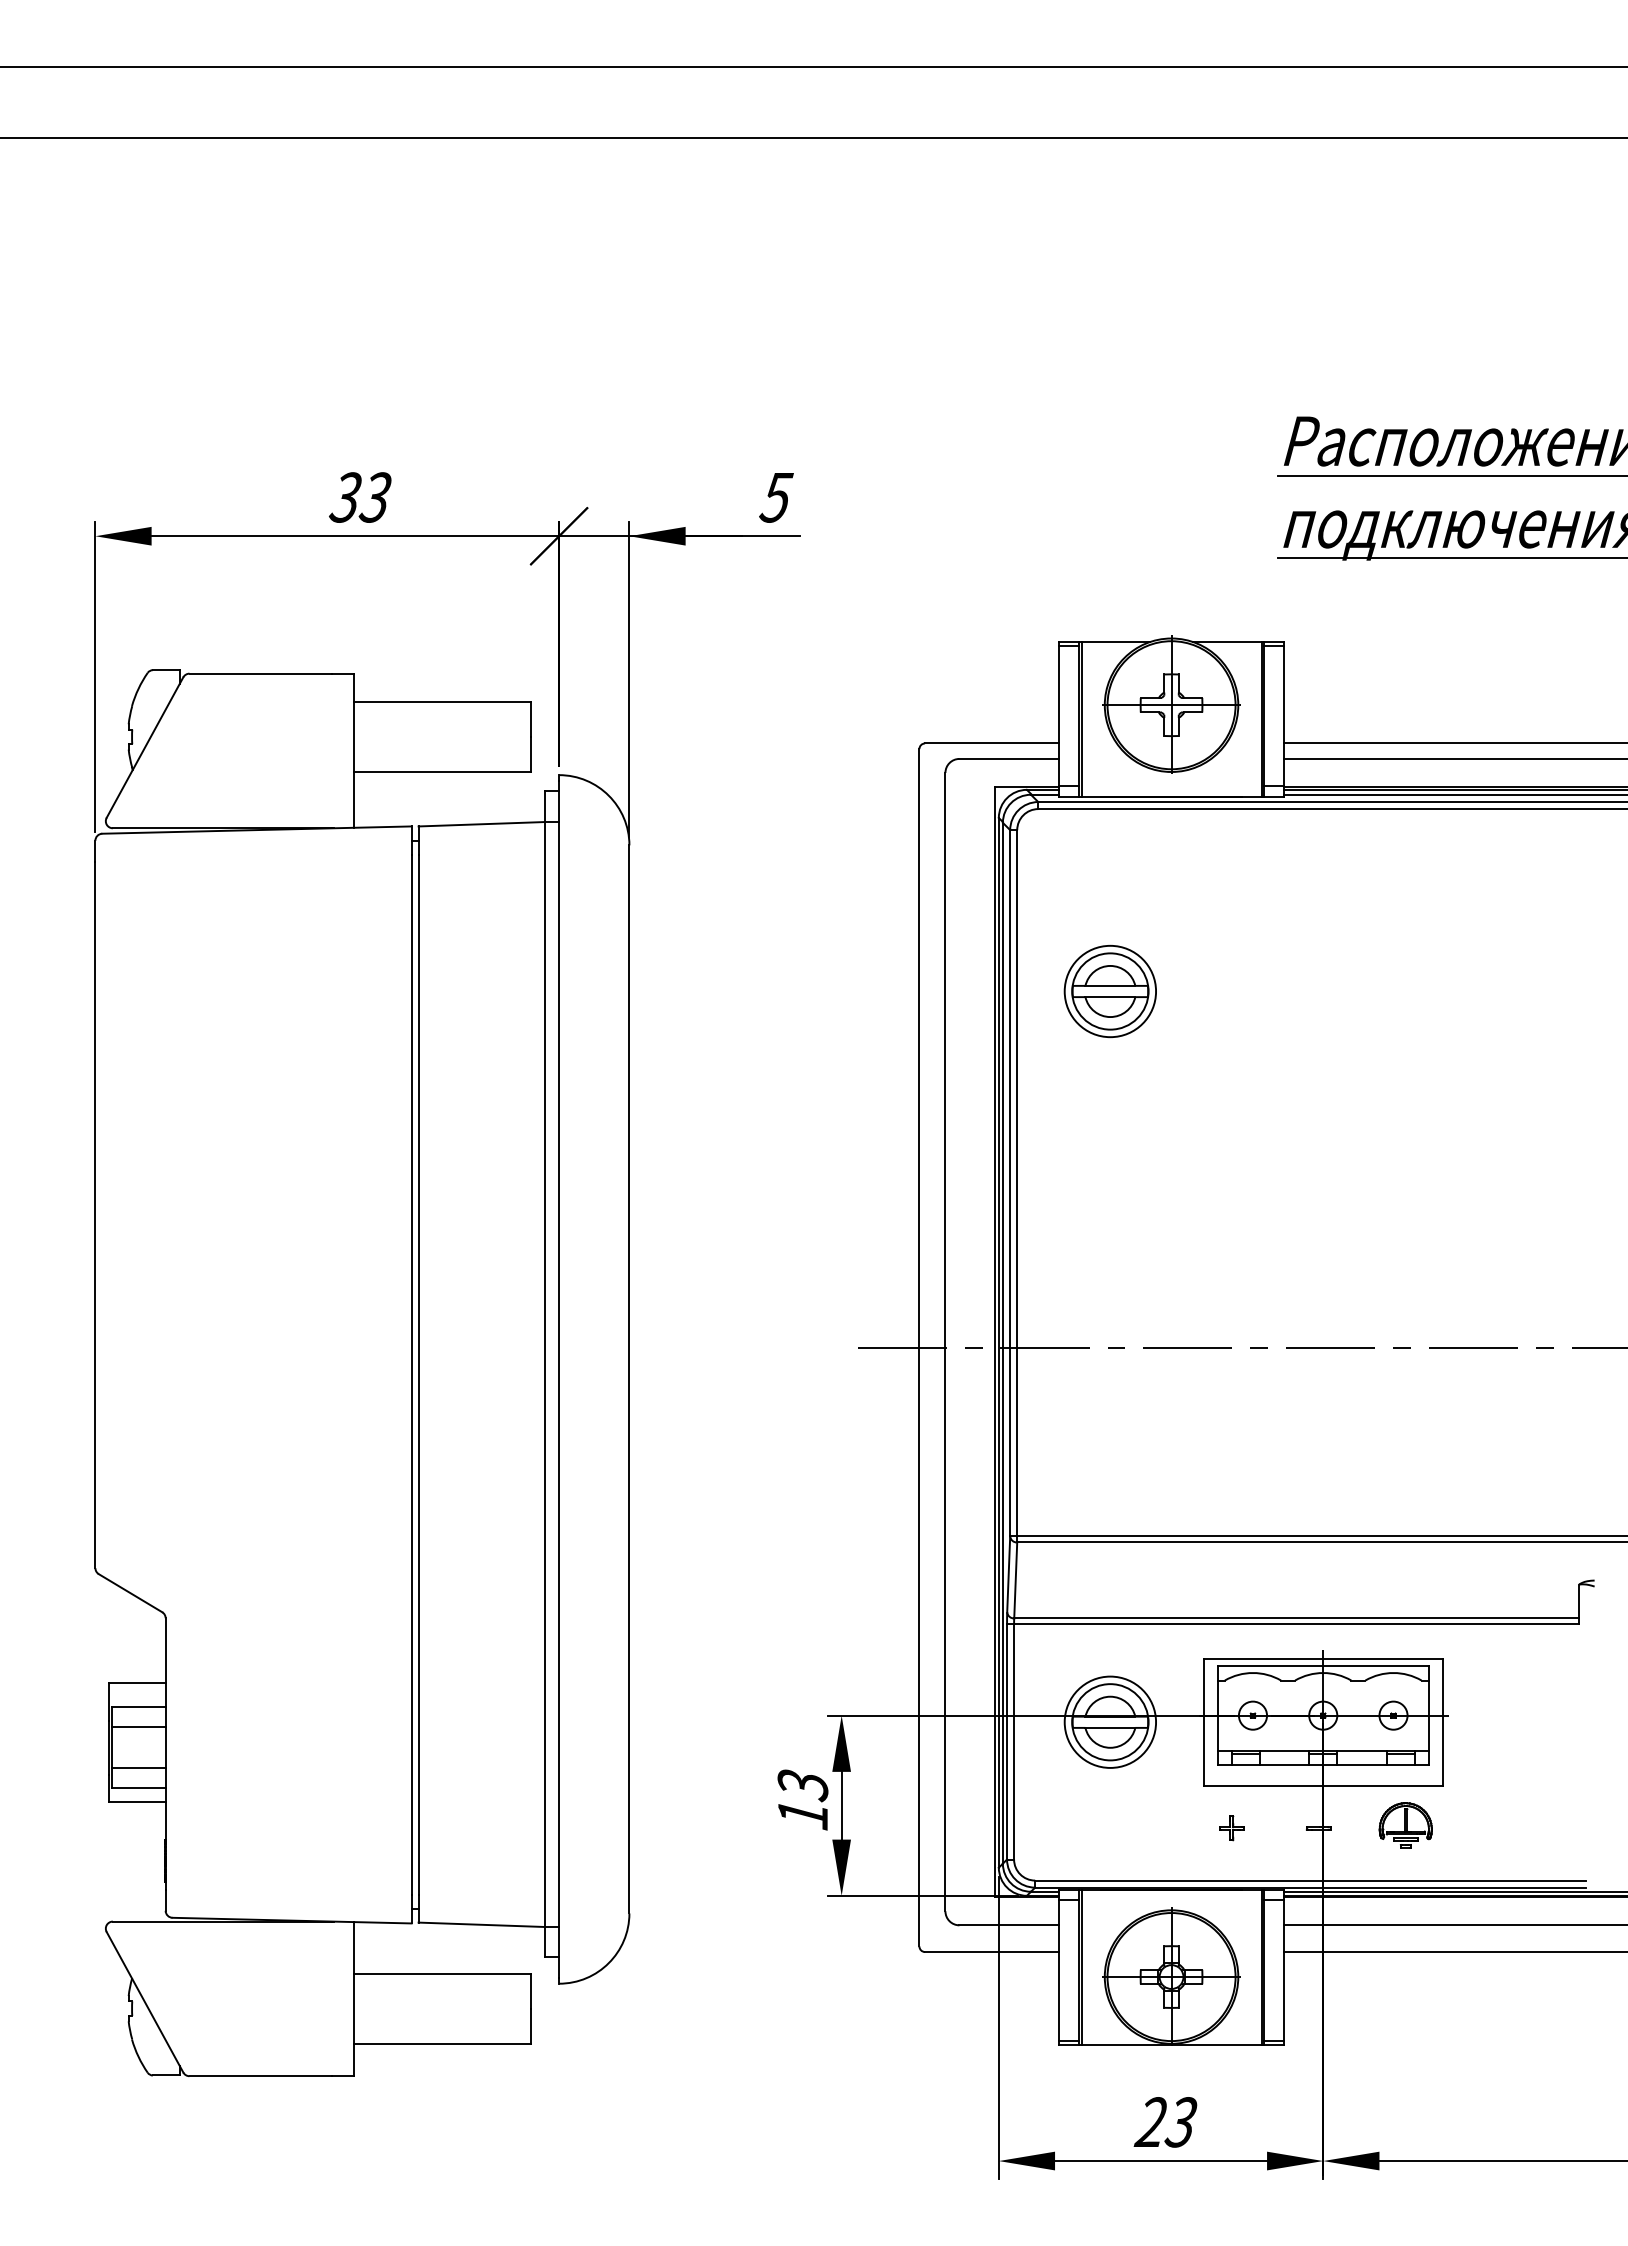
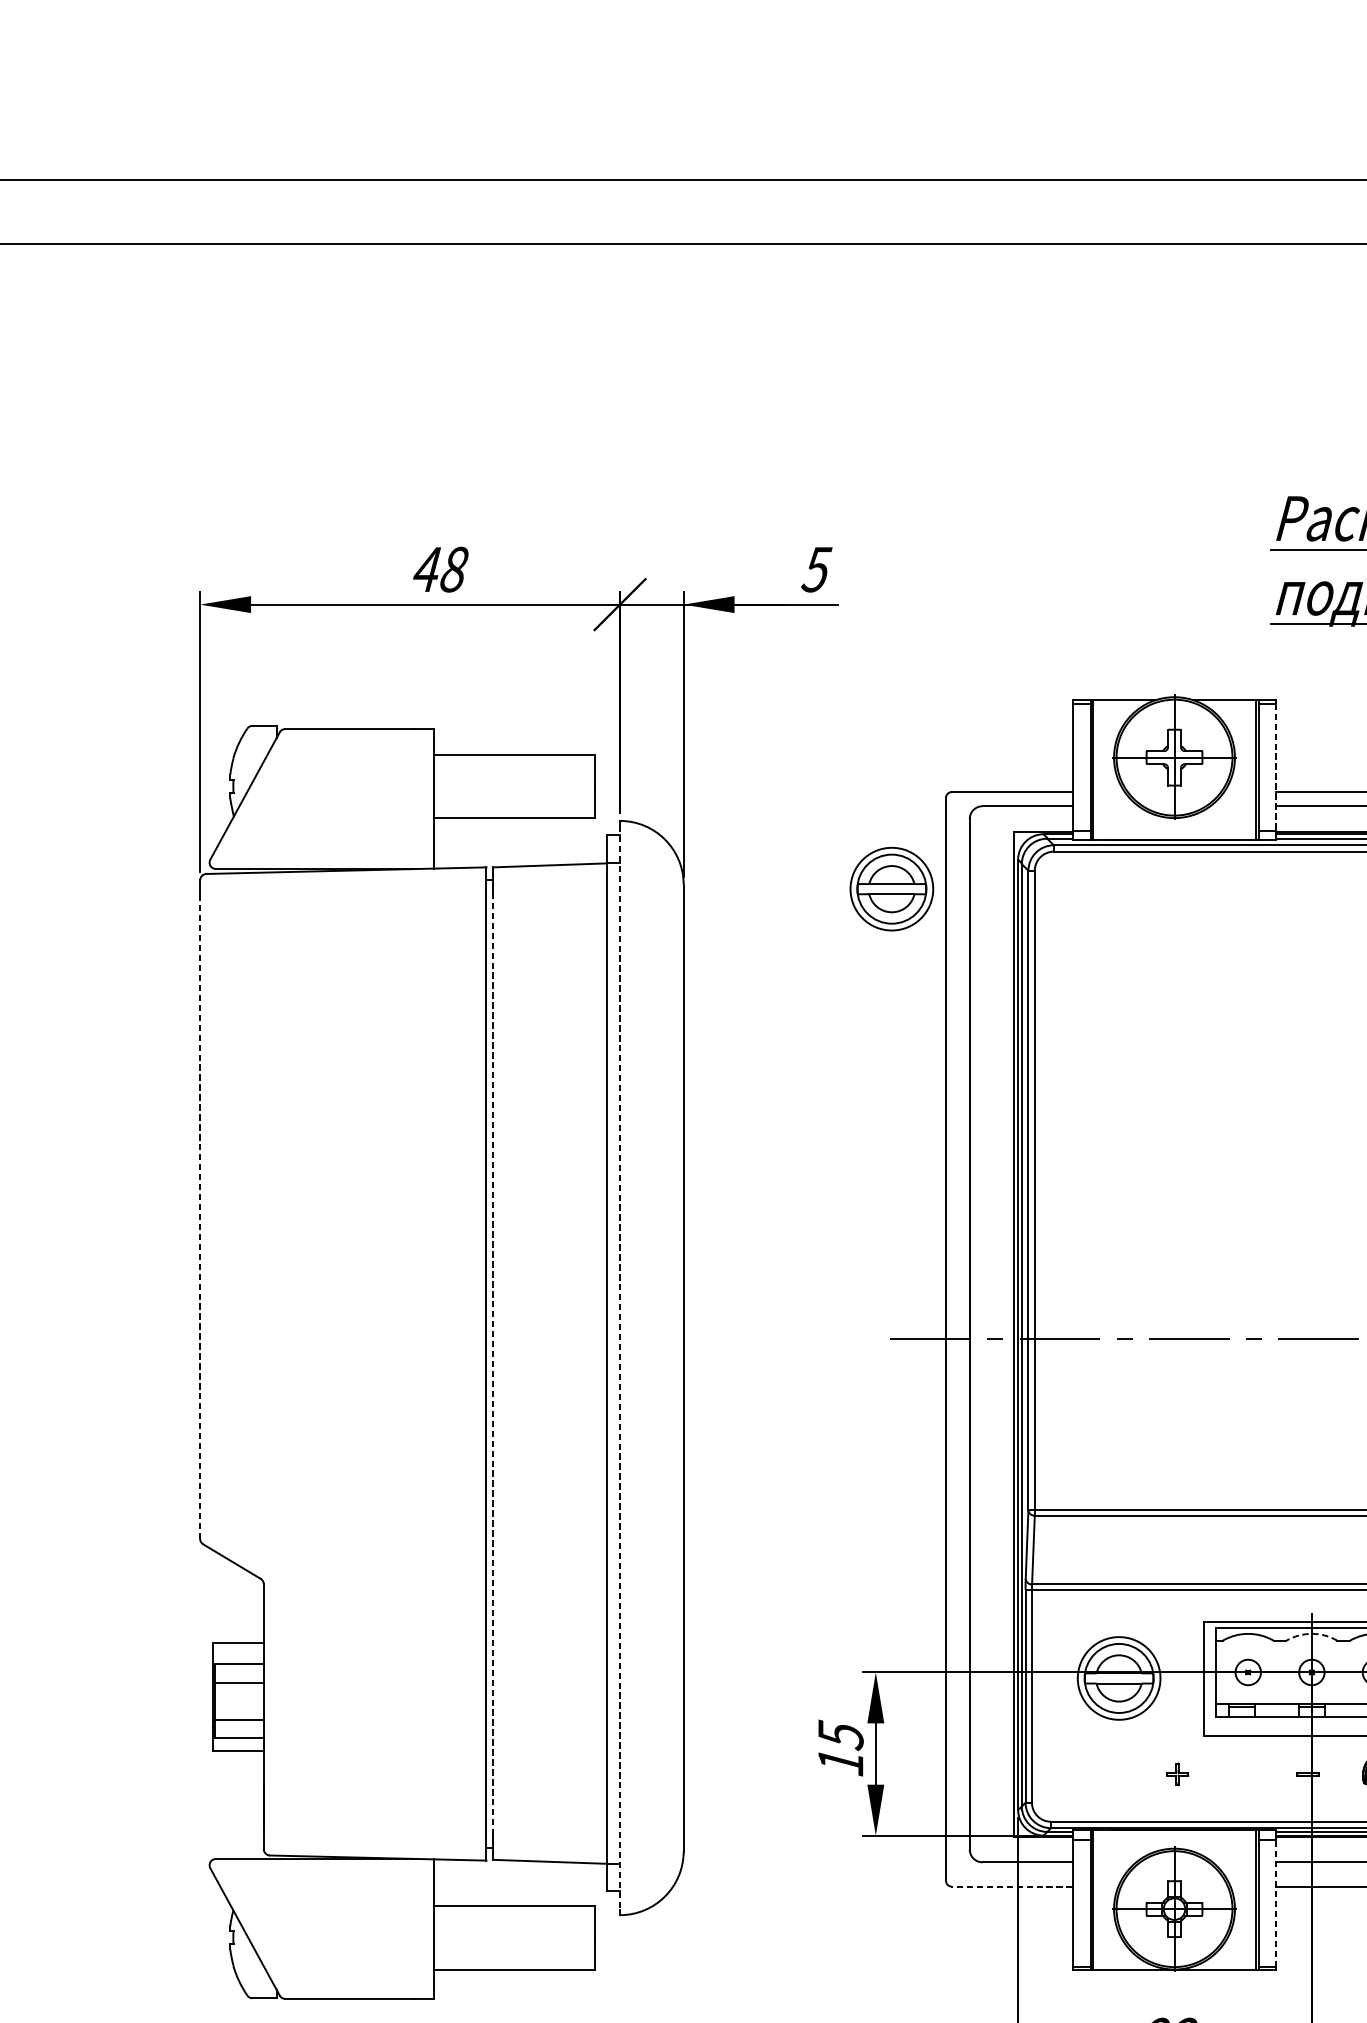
text: (359, 497) -> (439, 569), 33 -> 48
line: (1283, 716) -> (1275, 767), solid -> dashed
part: (1109, 991) -> (891, 889), moved
line: (95, 1214) -> (200, 1218), solid -> dashed
line: (418, 1374) -> (492, 1363), solid -> dashed
line: (559, 1379) -> (620, 1368), solid -> dashed
arc: (1323, 1673) -> (1312, 1634), solid -> dashed
text: (802, 1784) -> (840, 1734), 13 -> 15
part: (1231, 1828) -> (1177, 1774), moved
line: (991, 1952) -> (1011, 1886), solid -> dashed
line: (1283, 1970) -> (1275, 1903), solid -> dashed

